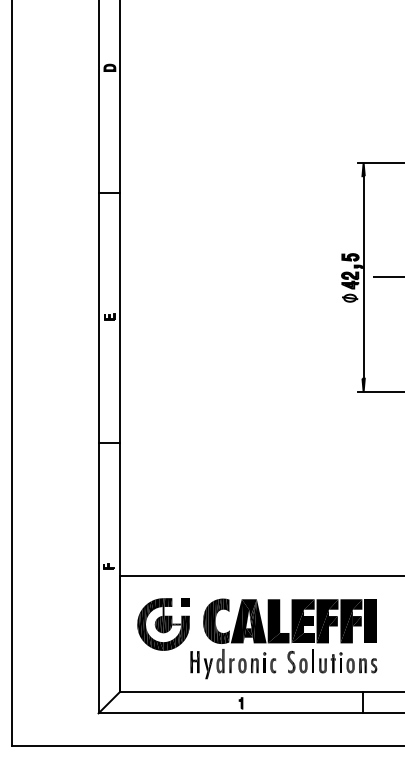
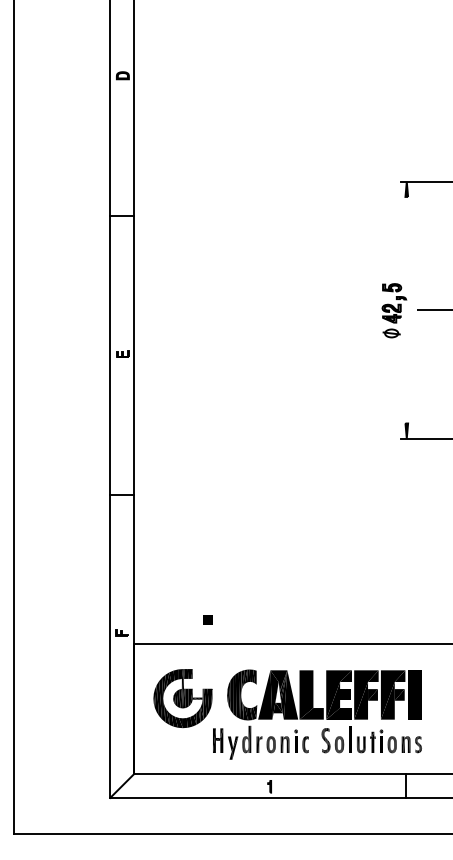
line: (363, 276) -> (406, 309), removed
part: (185, 602) -> (207, 619), moved

